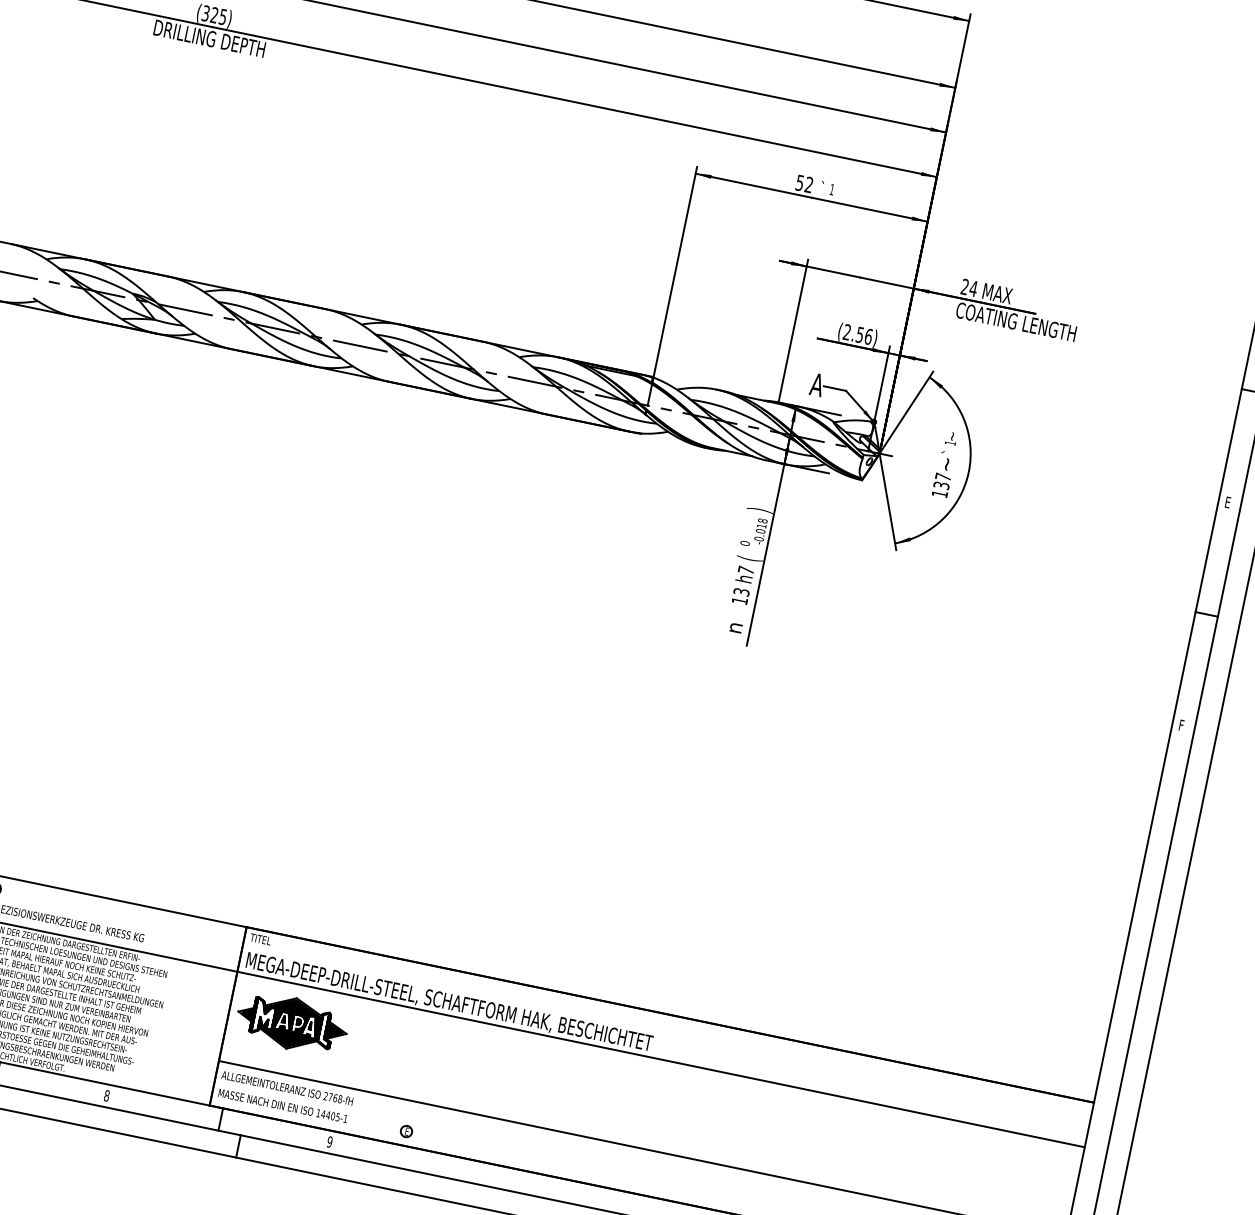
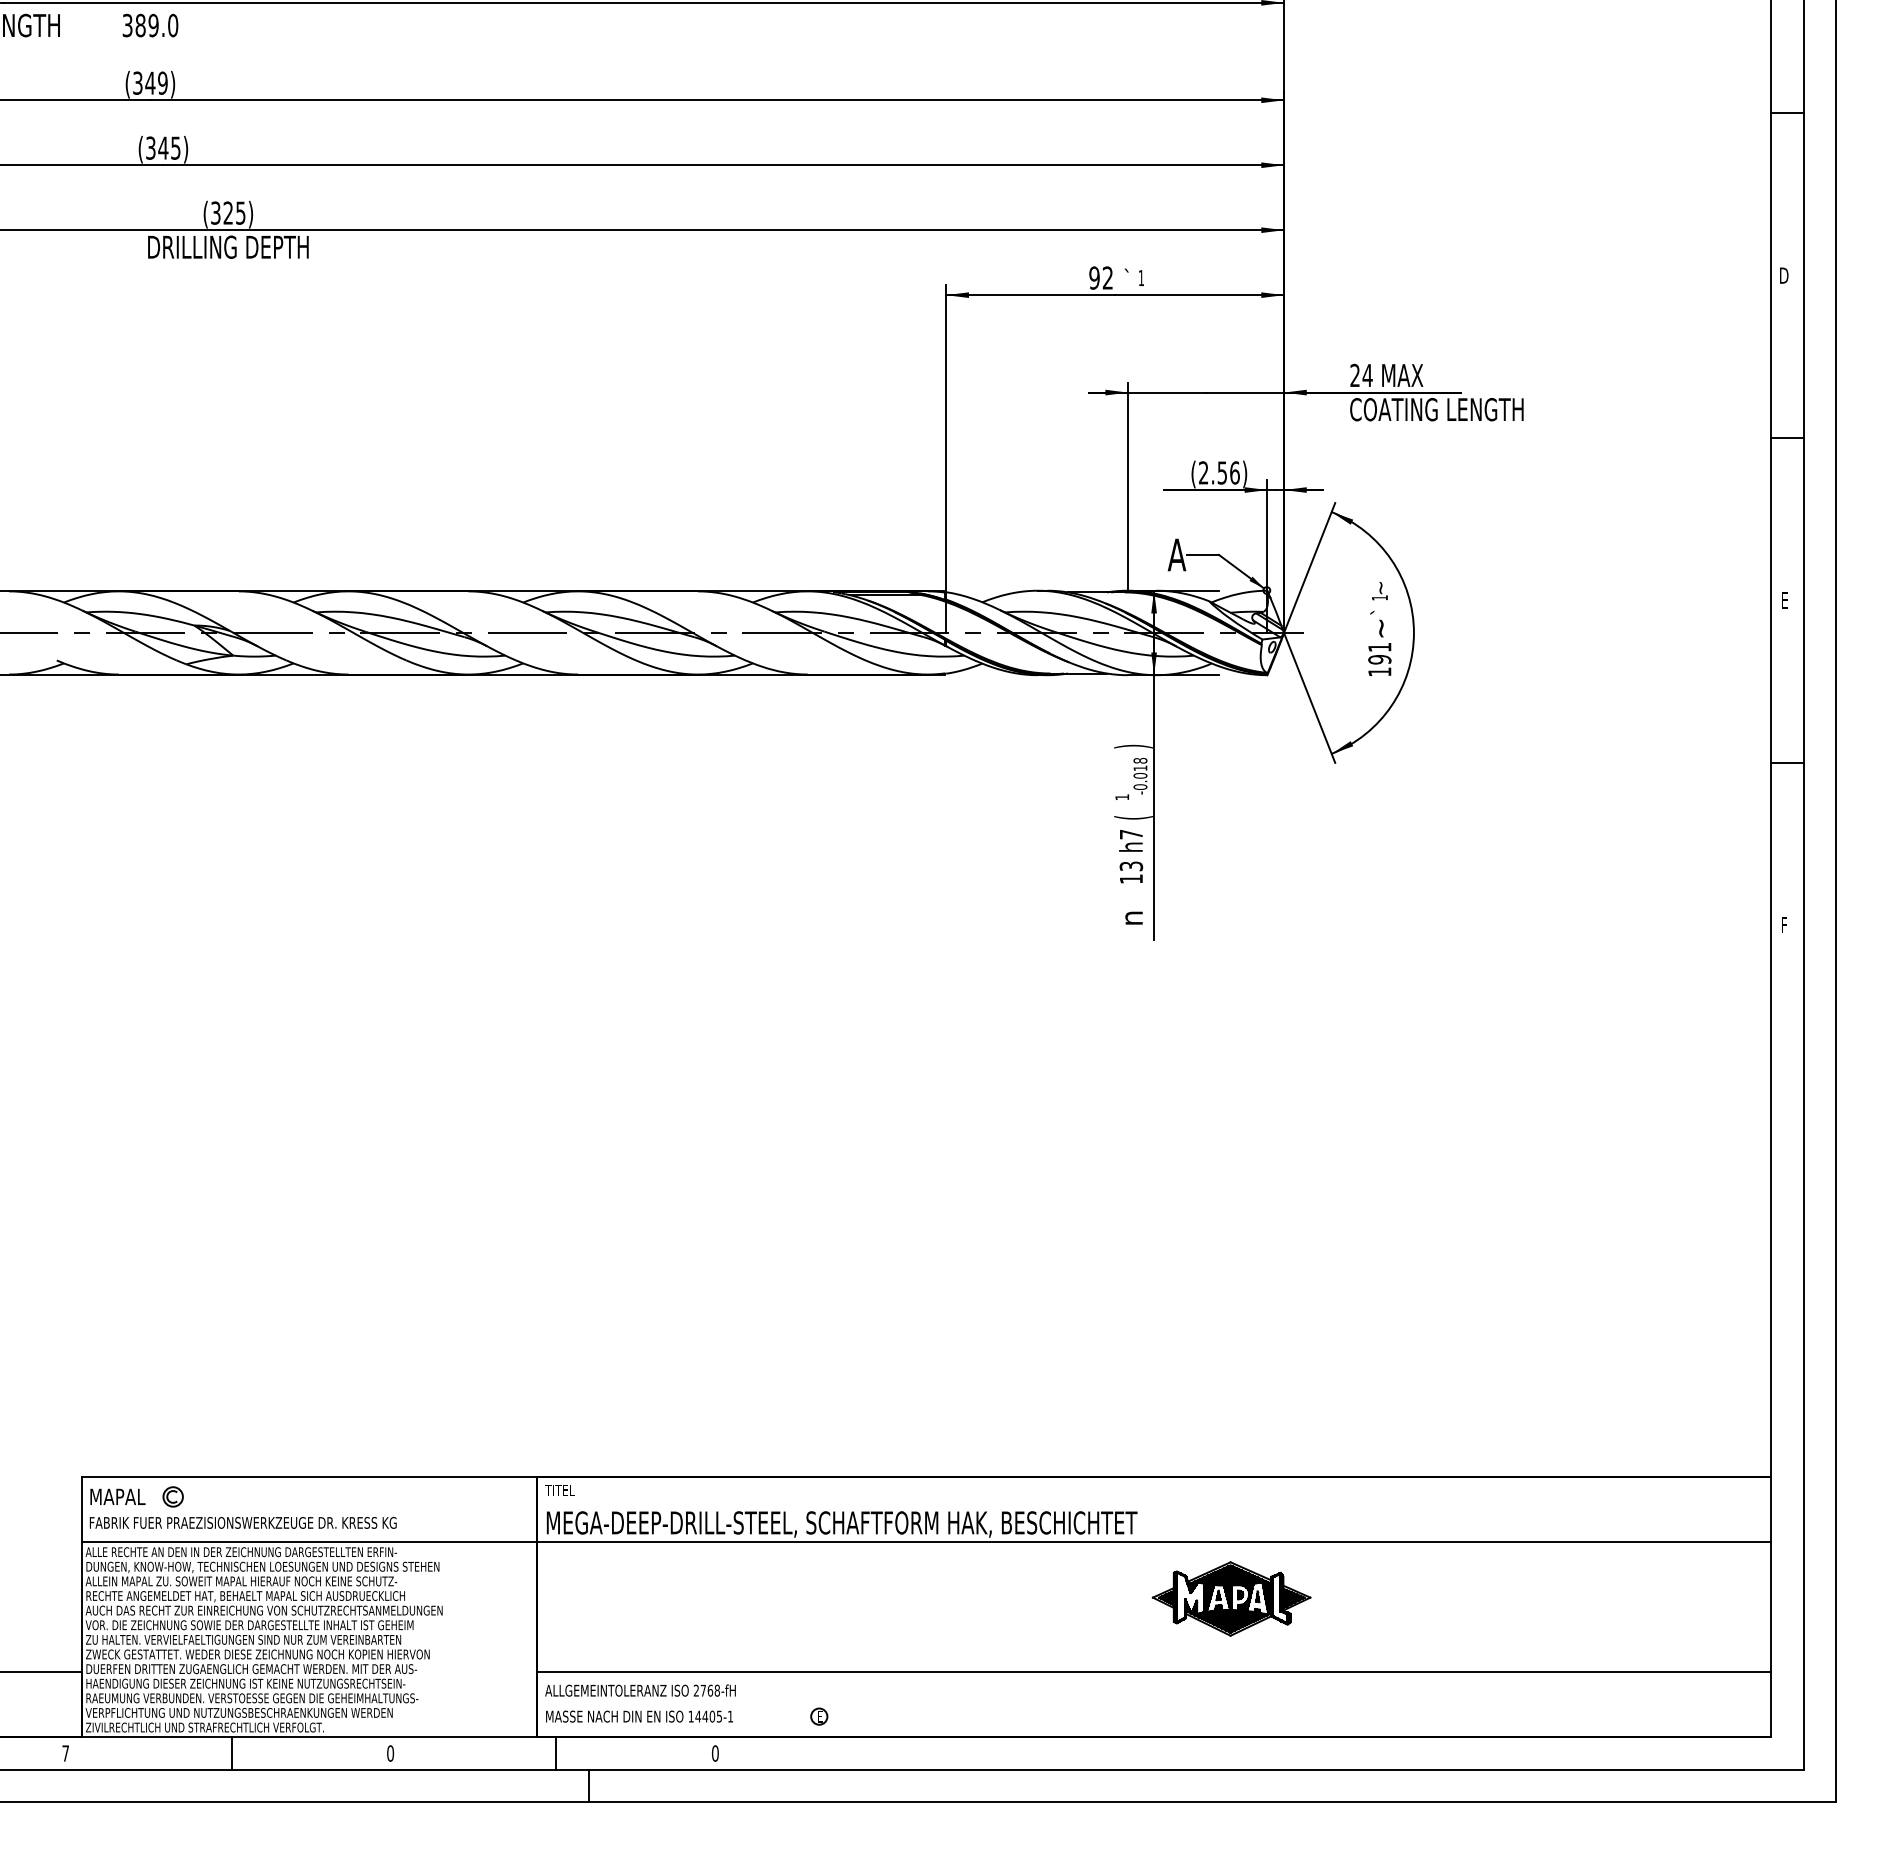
text: (800, 182) -> (1094, 277), 52 -> 92
text: (942, 481) -> (1379, 653), 137 -> 191
text: (745, 543) -> (1122, 797), 0 -> 1
part: (292, 1023) -> (1231, 1598), moved
text: (106, 1095) -> (390, 1753), 8 -> 0
text: (329, 1141) -> (714, 1753), 9 -> 0

